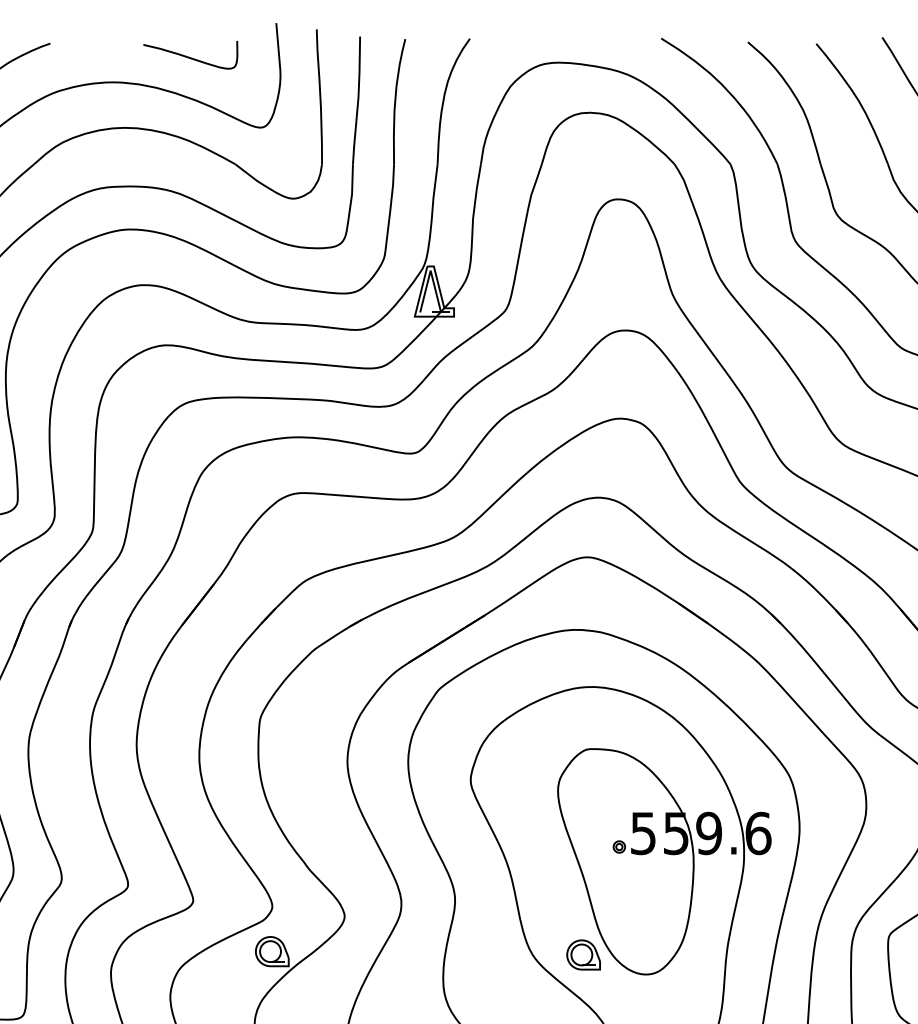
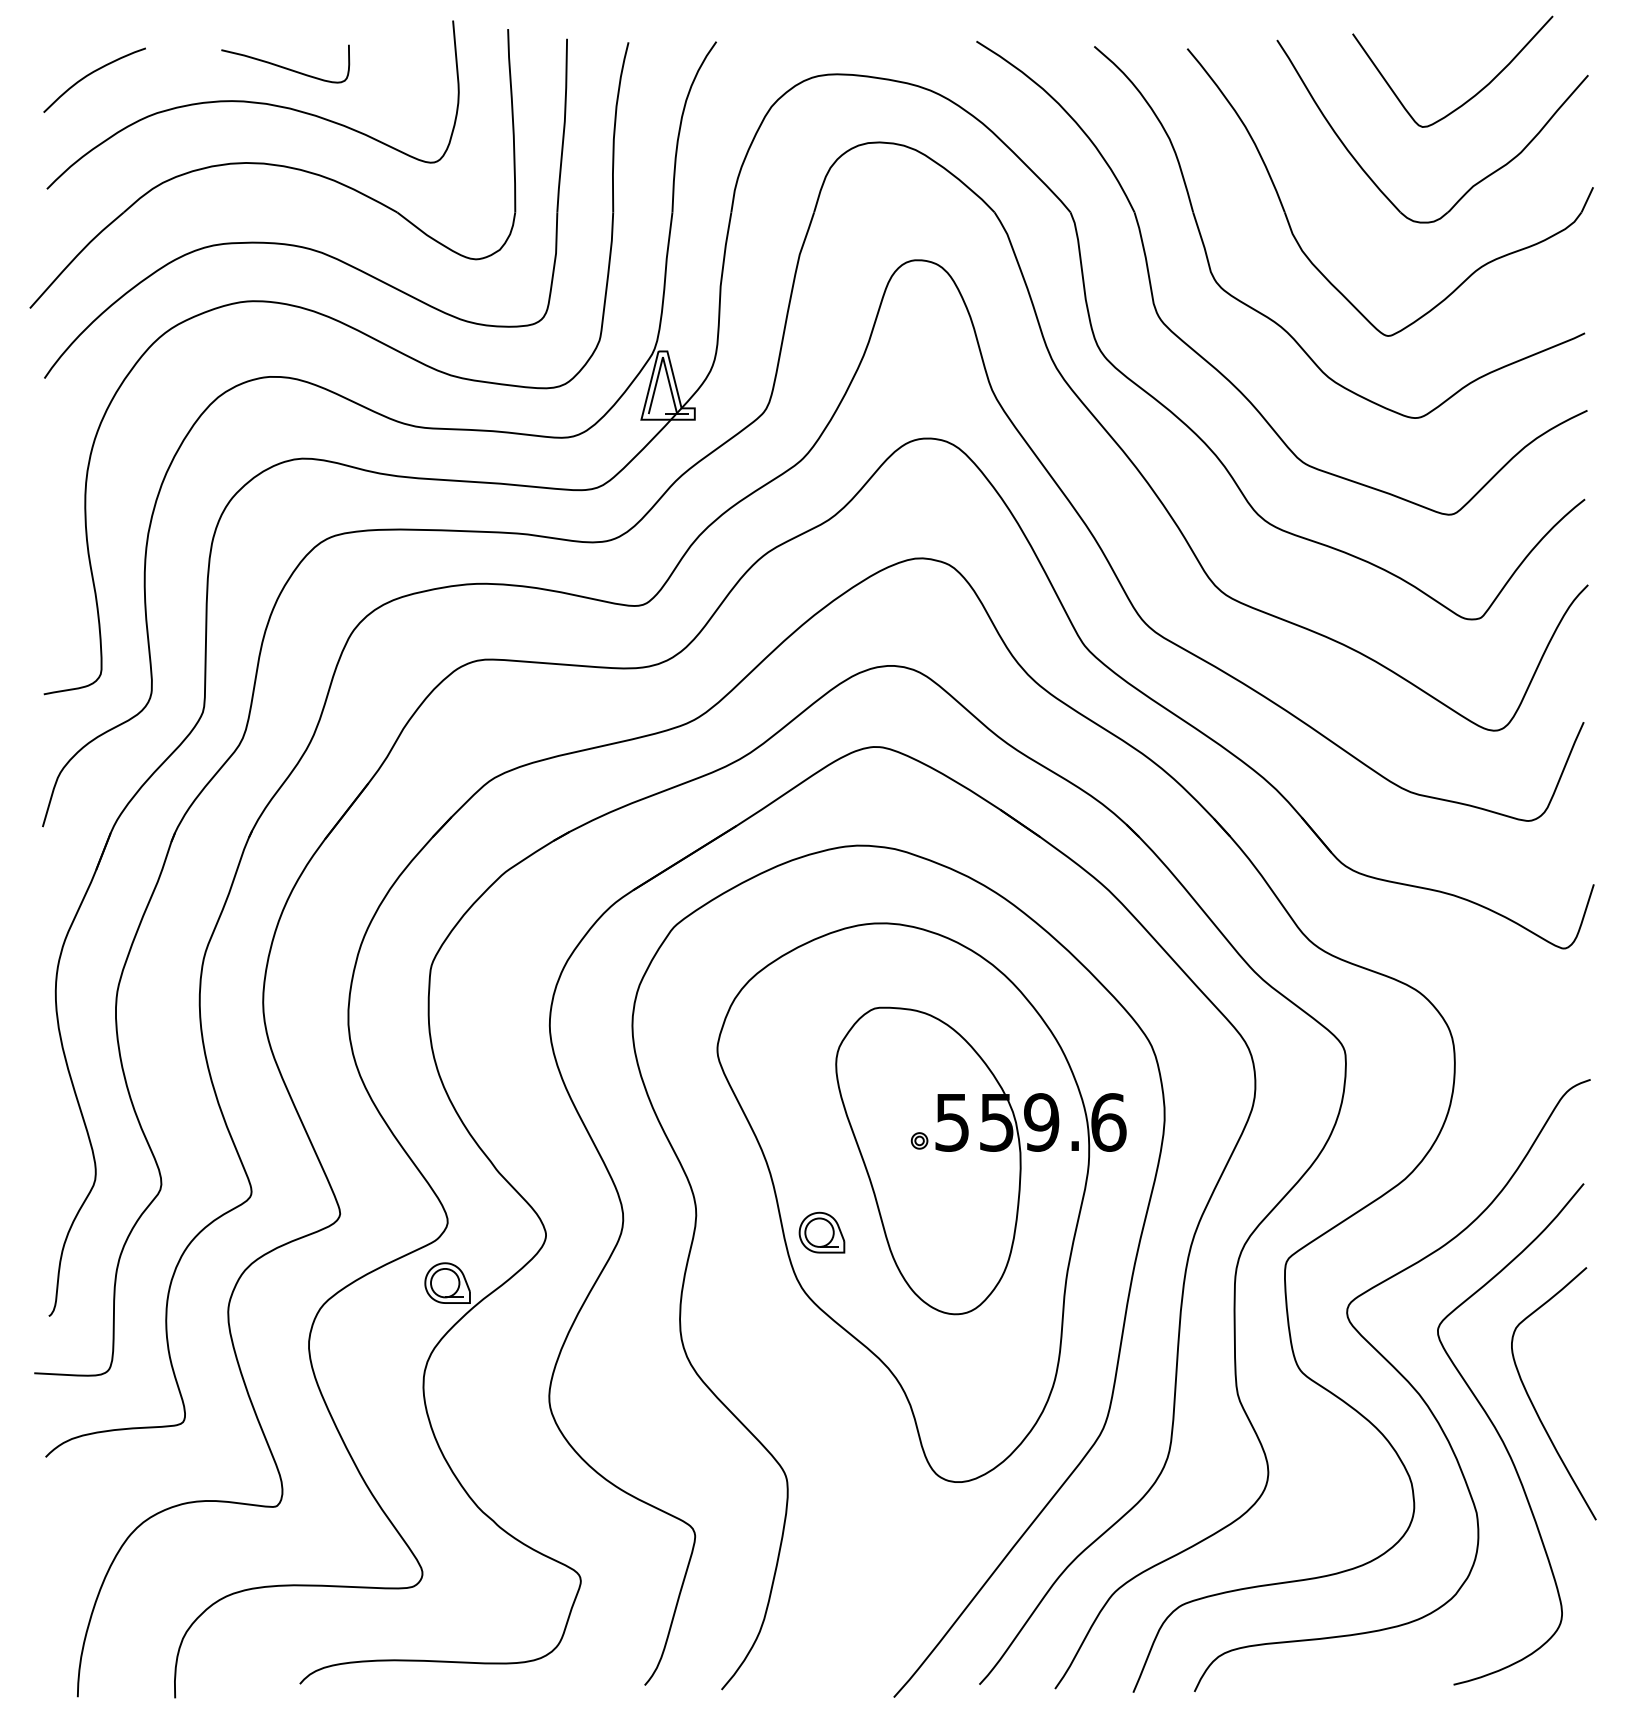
curve: (189, 56) -> (283, 66), moved
part: (583, 954) -> (821, 1232), moved

